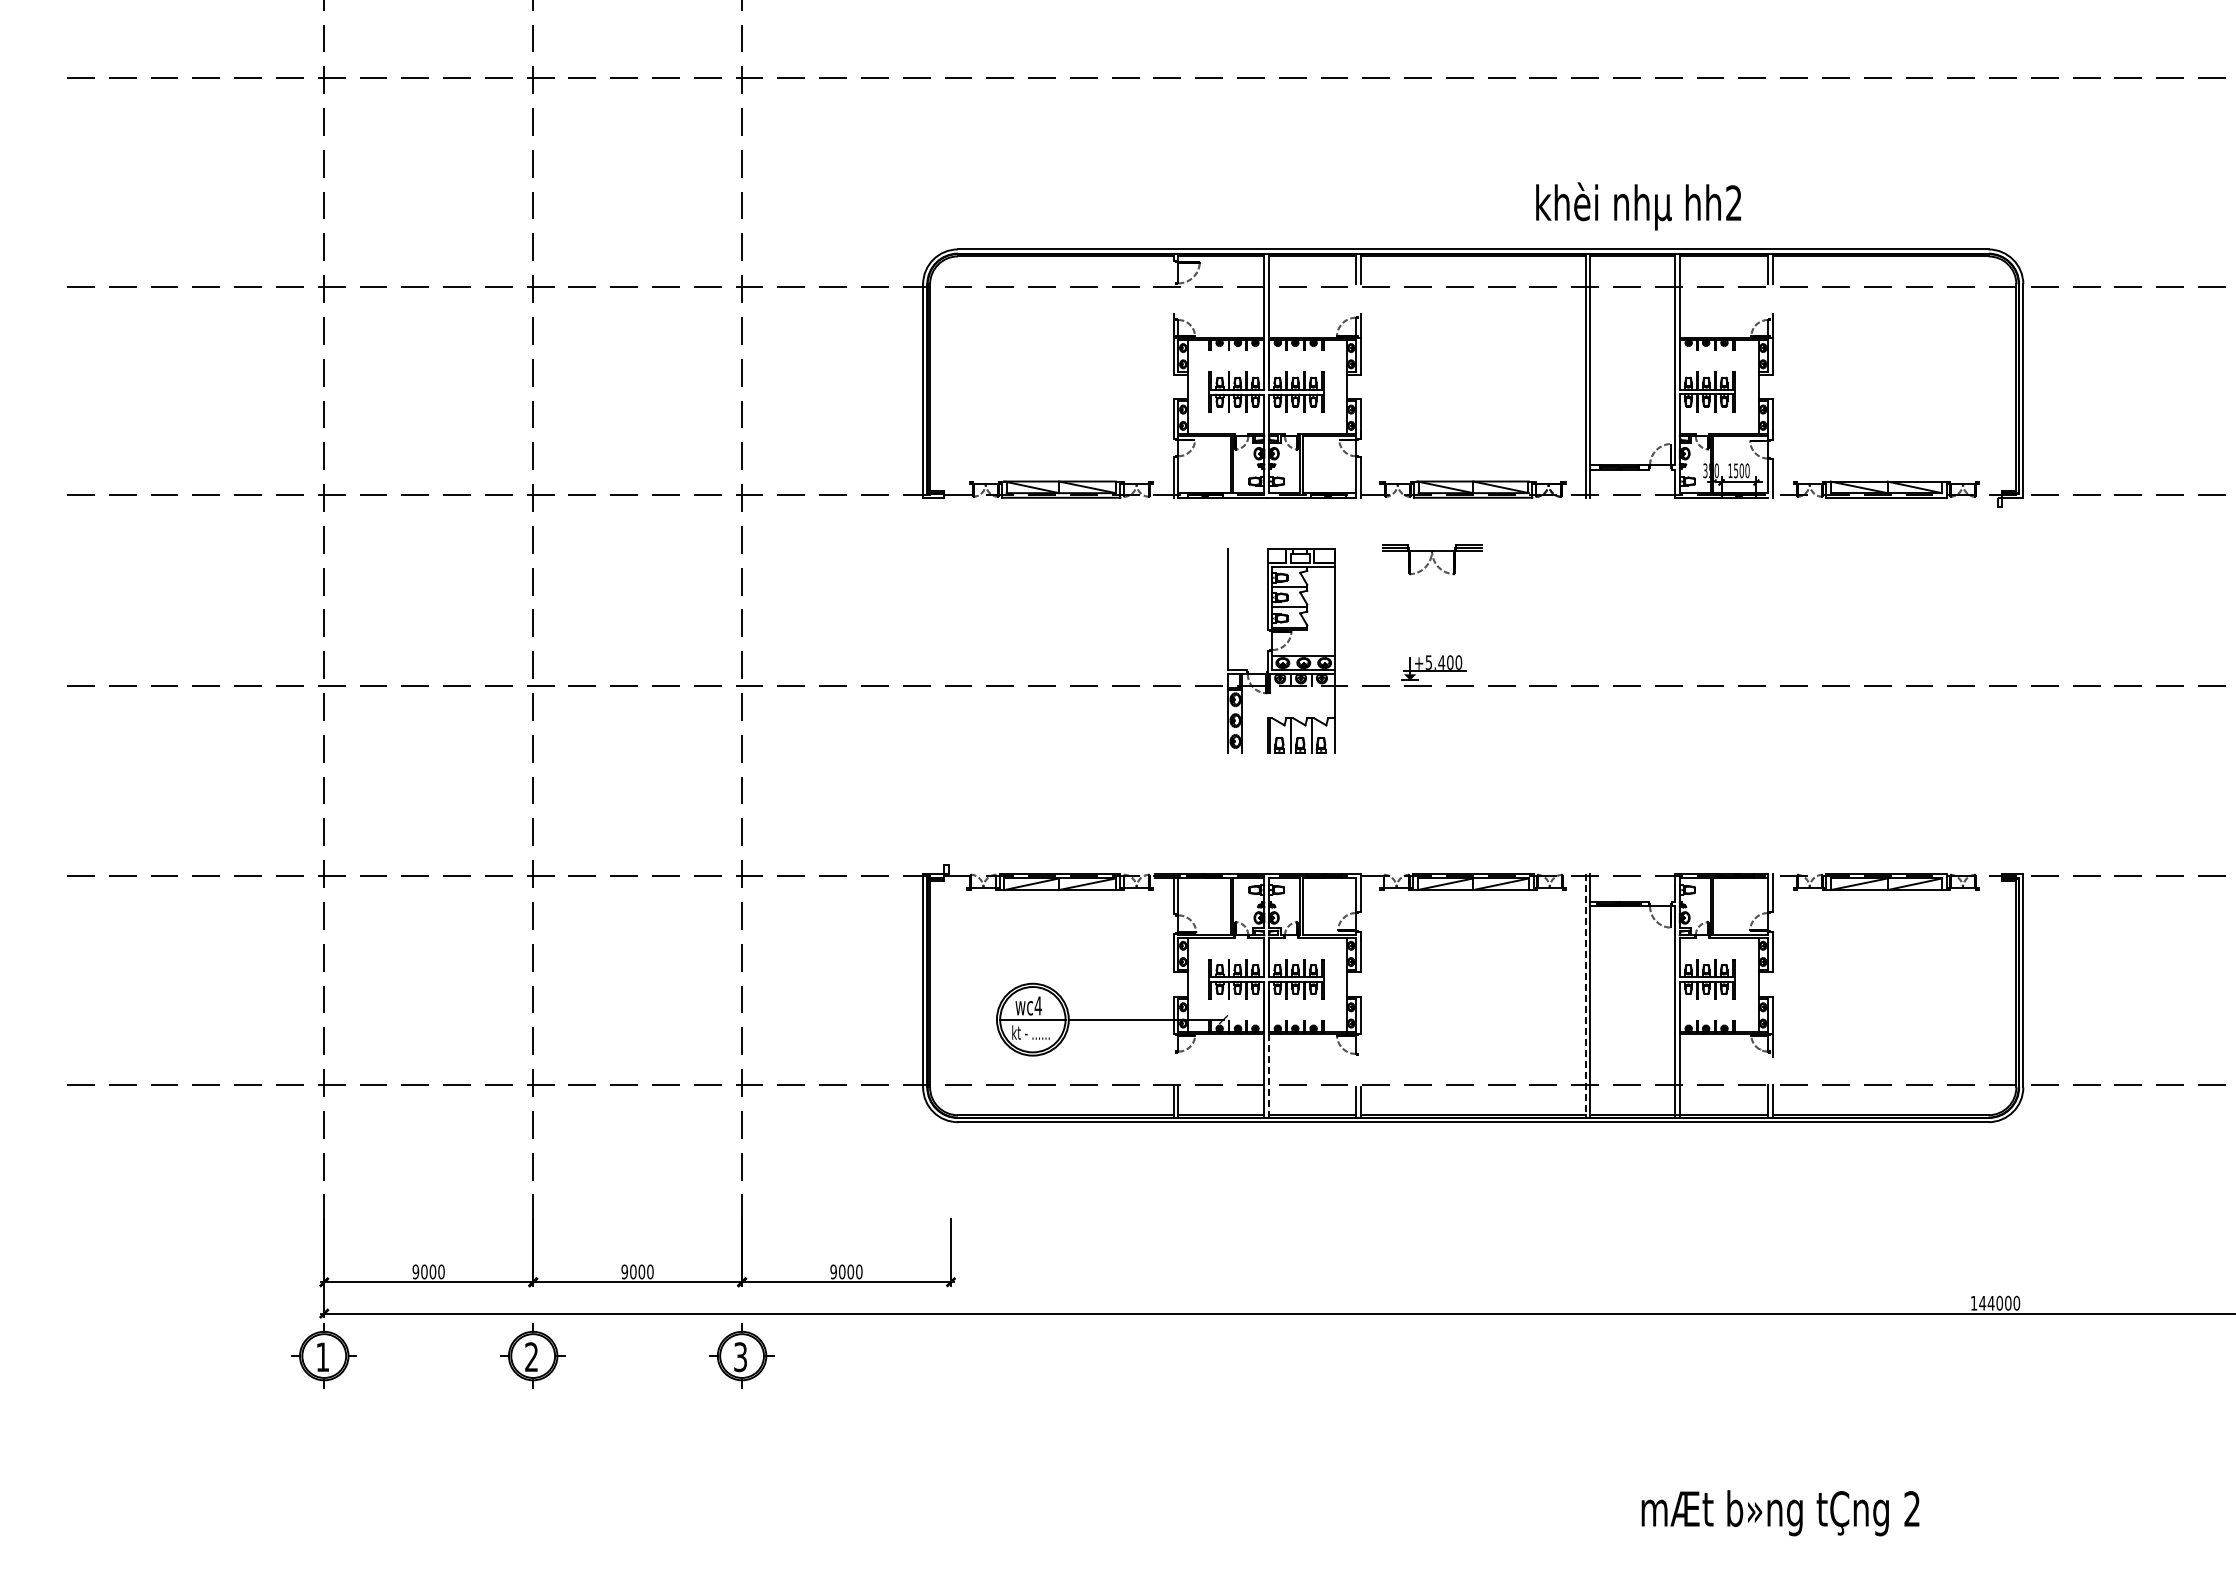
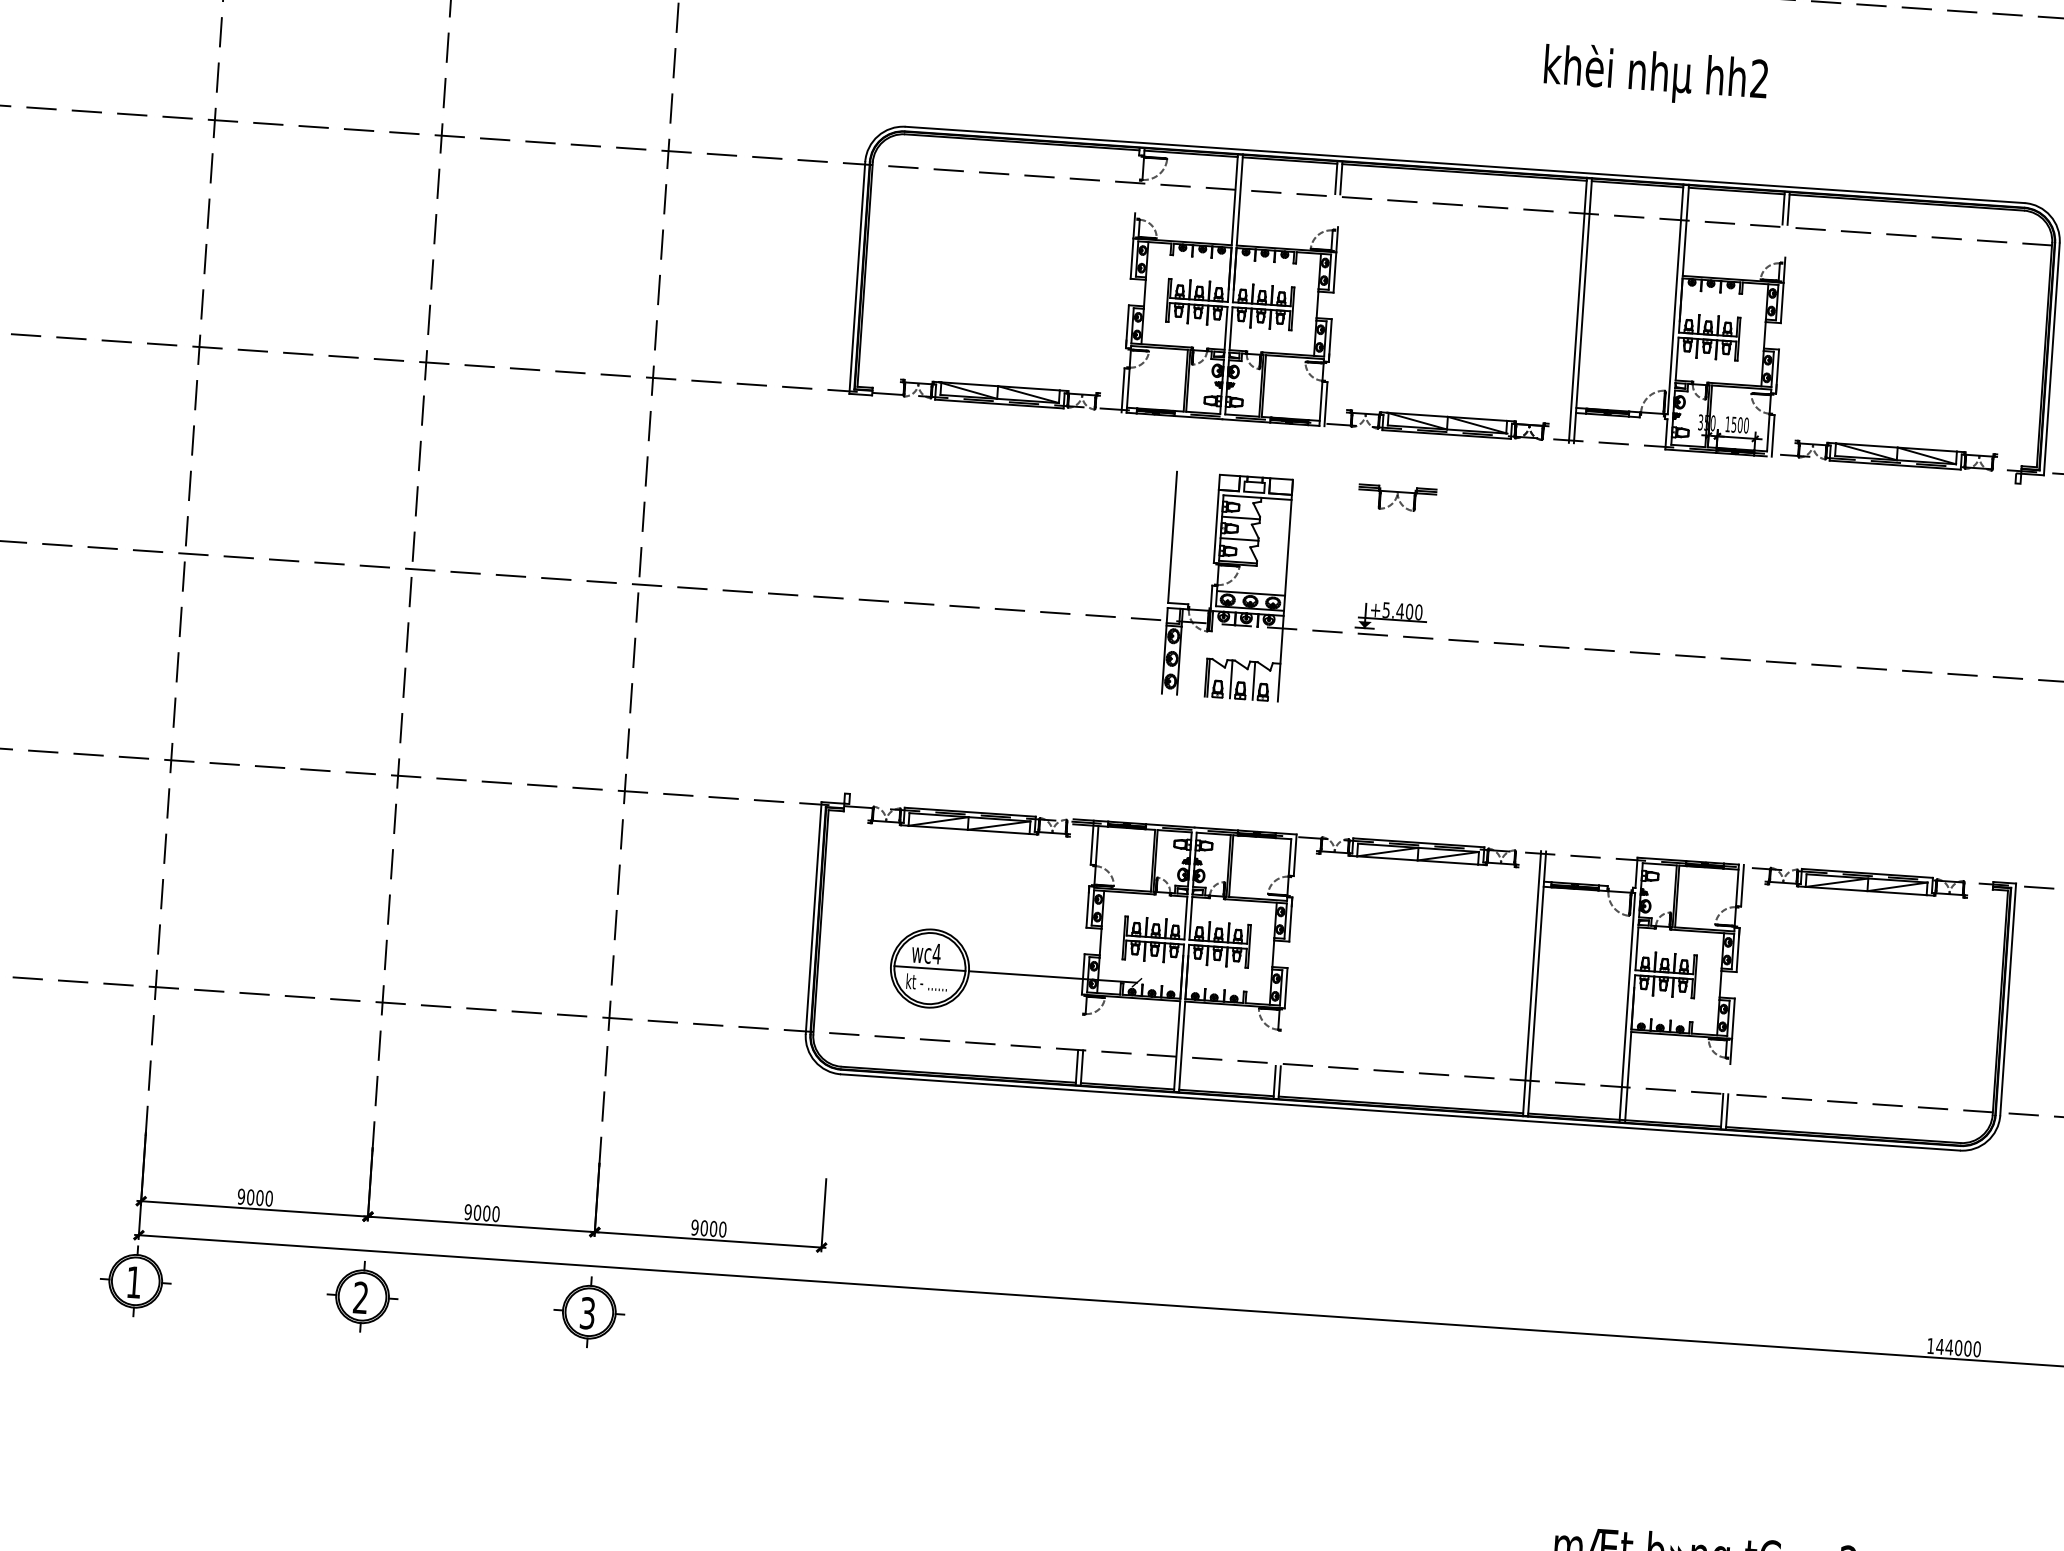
text: (1638, 206) -> (1655, 75), moved
part: (1431, 559) -> (1396, 498), size x0.71
line: (1585, 996) -> (1531, 984), dashed -> solid
line: (1268, 1075) -> (1181, 1046), dashed -> solid

